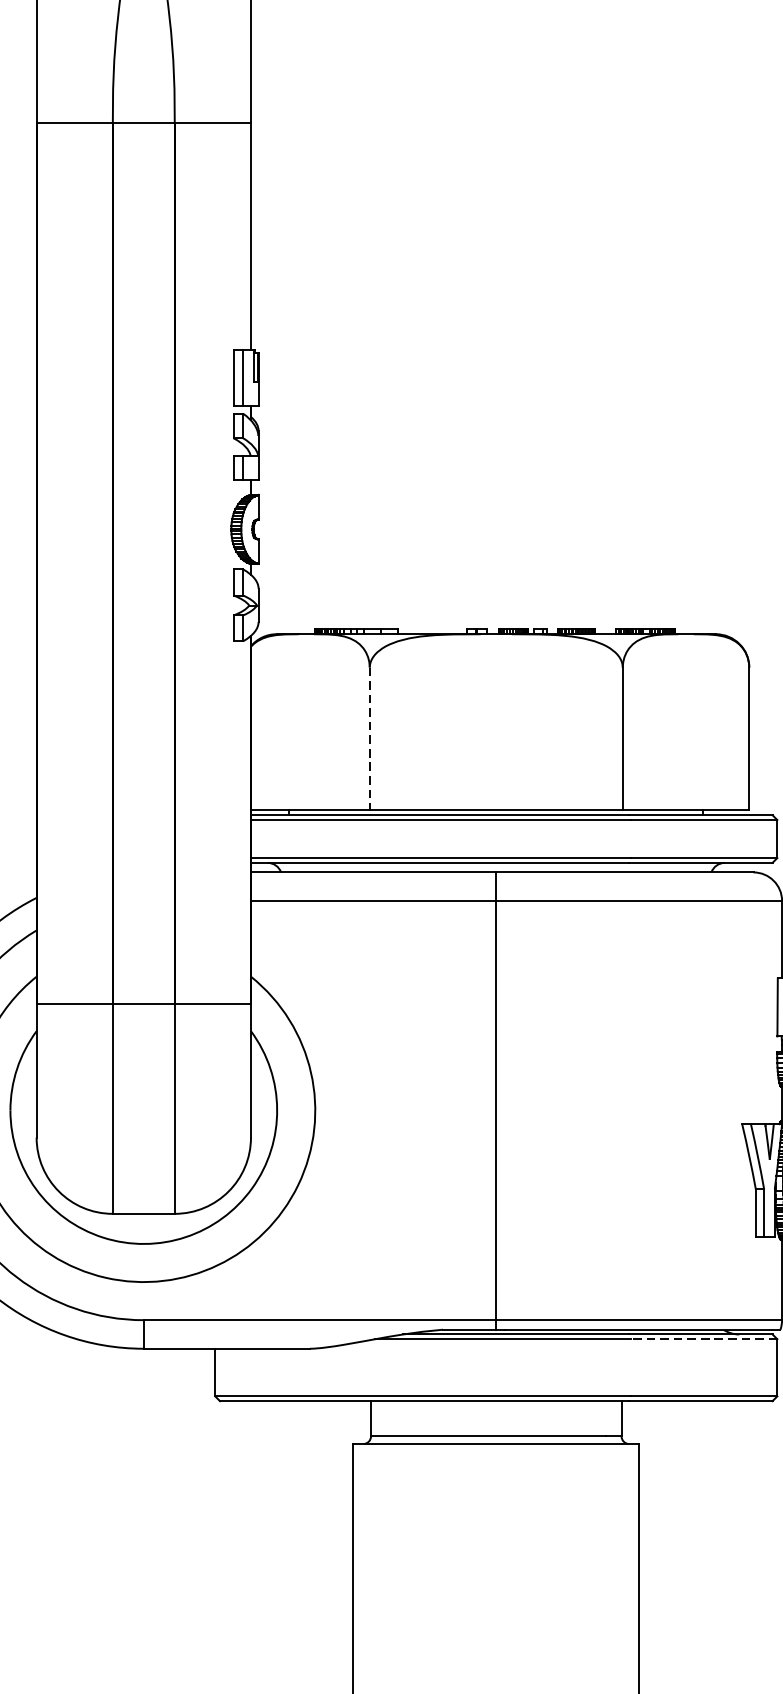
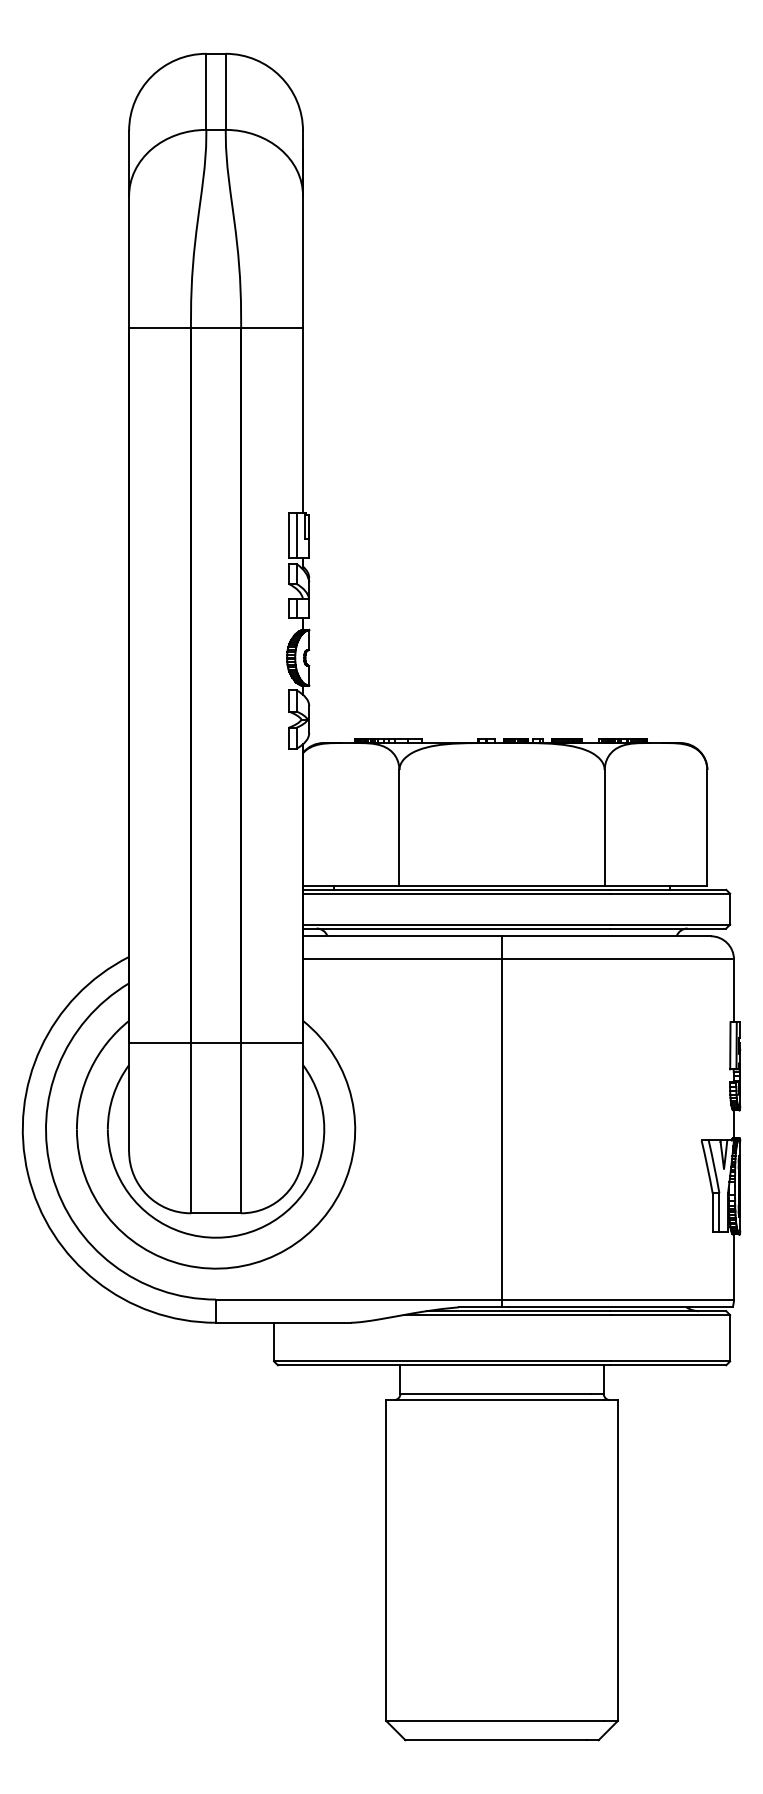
line: (369, 739) -> (399, 828), dashed -> solid
line: (703, 1339) -> (670, 1315), dashed -> solid

